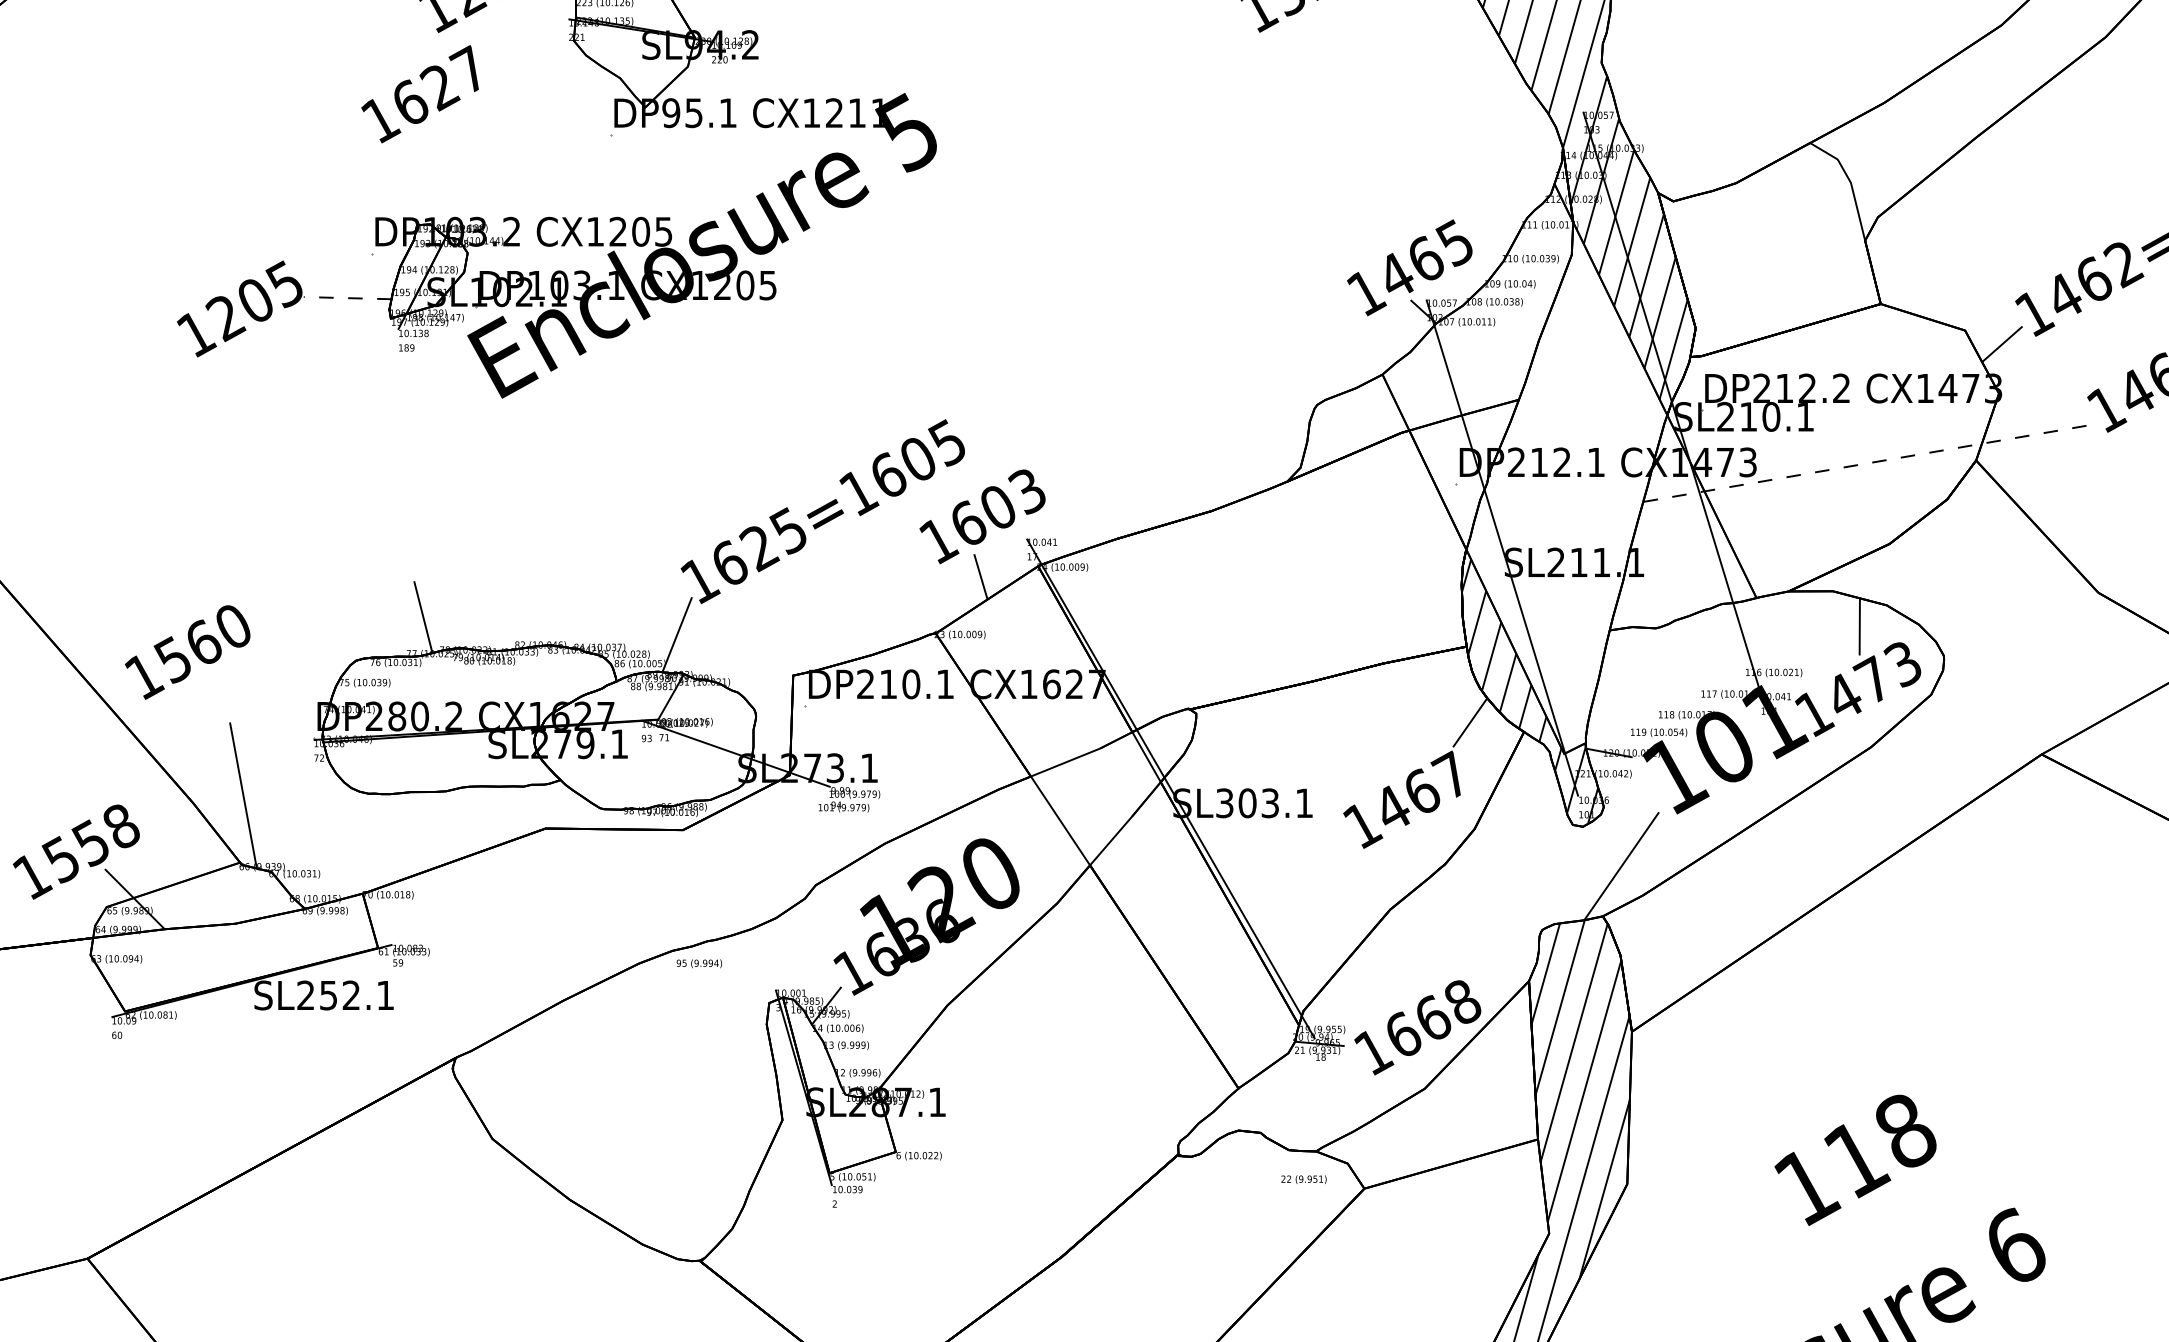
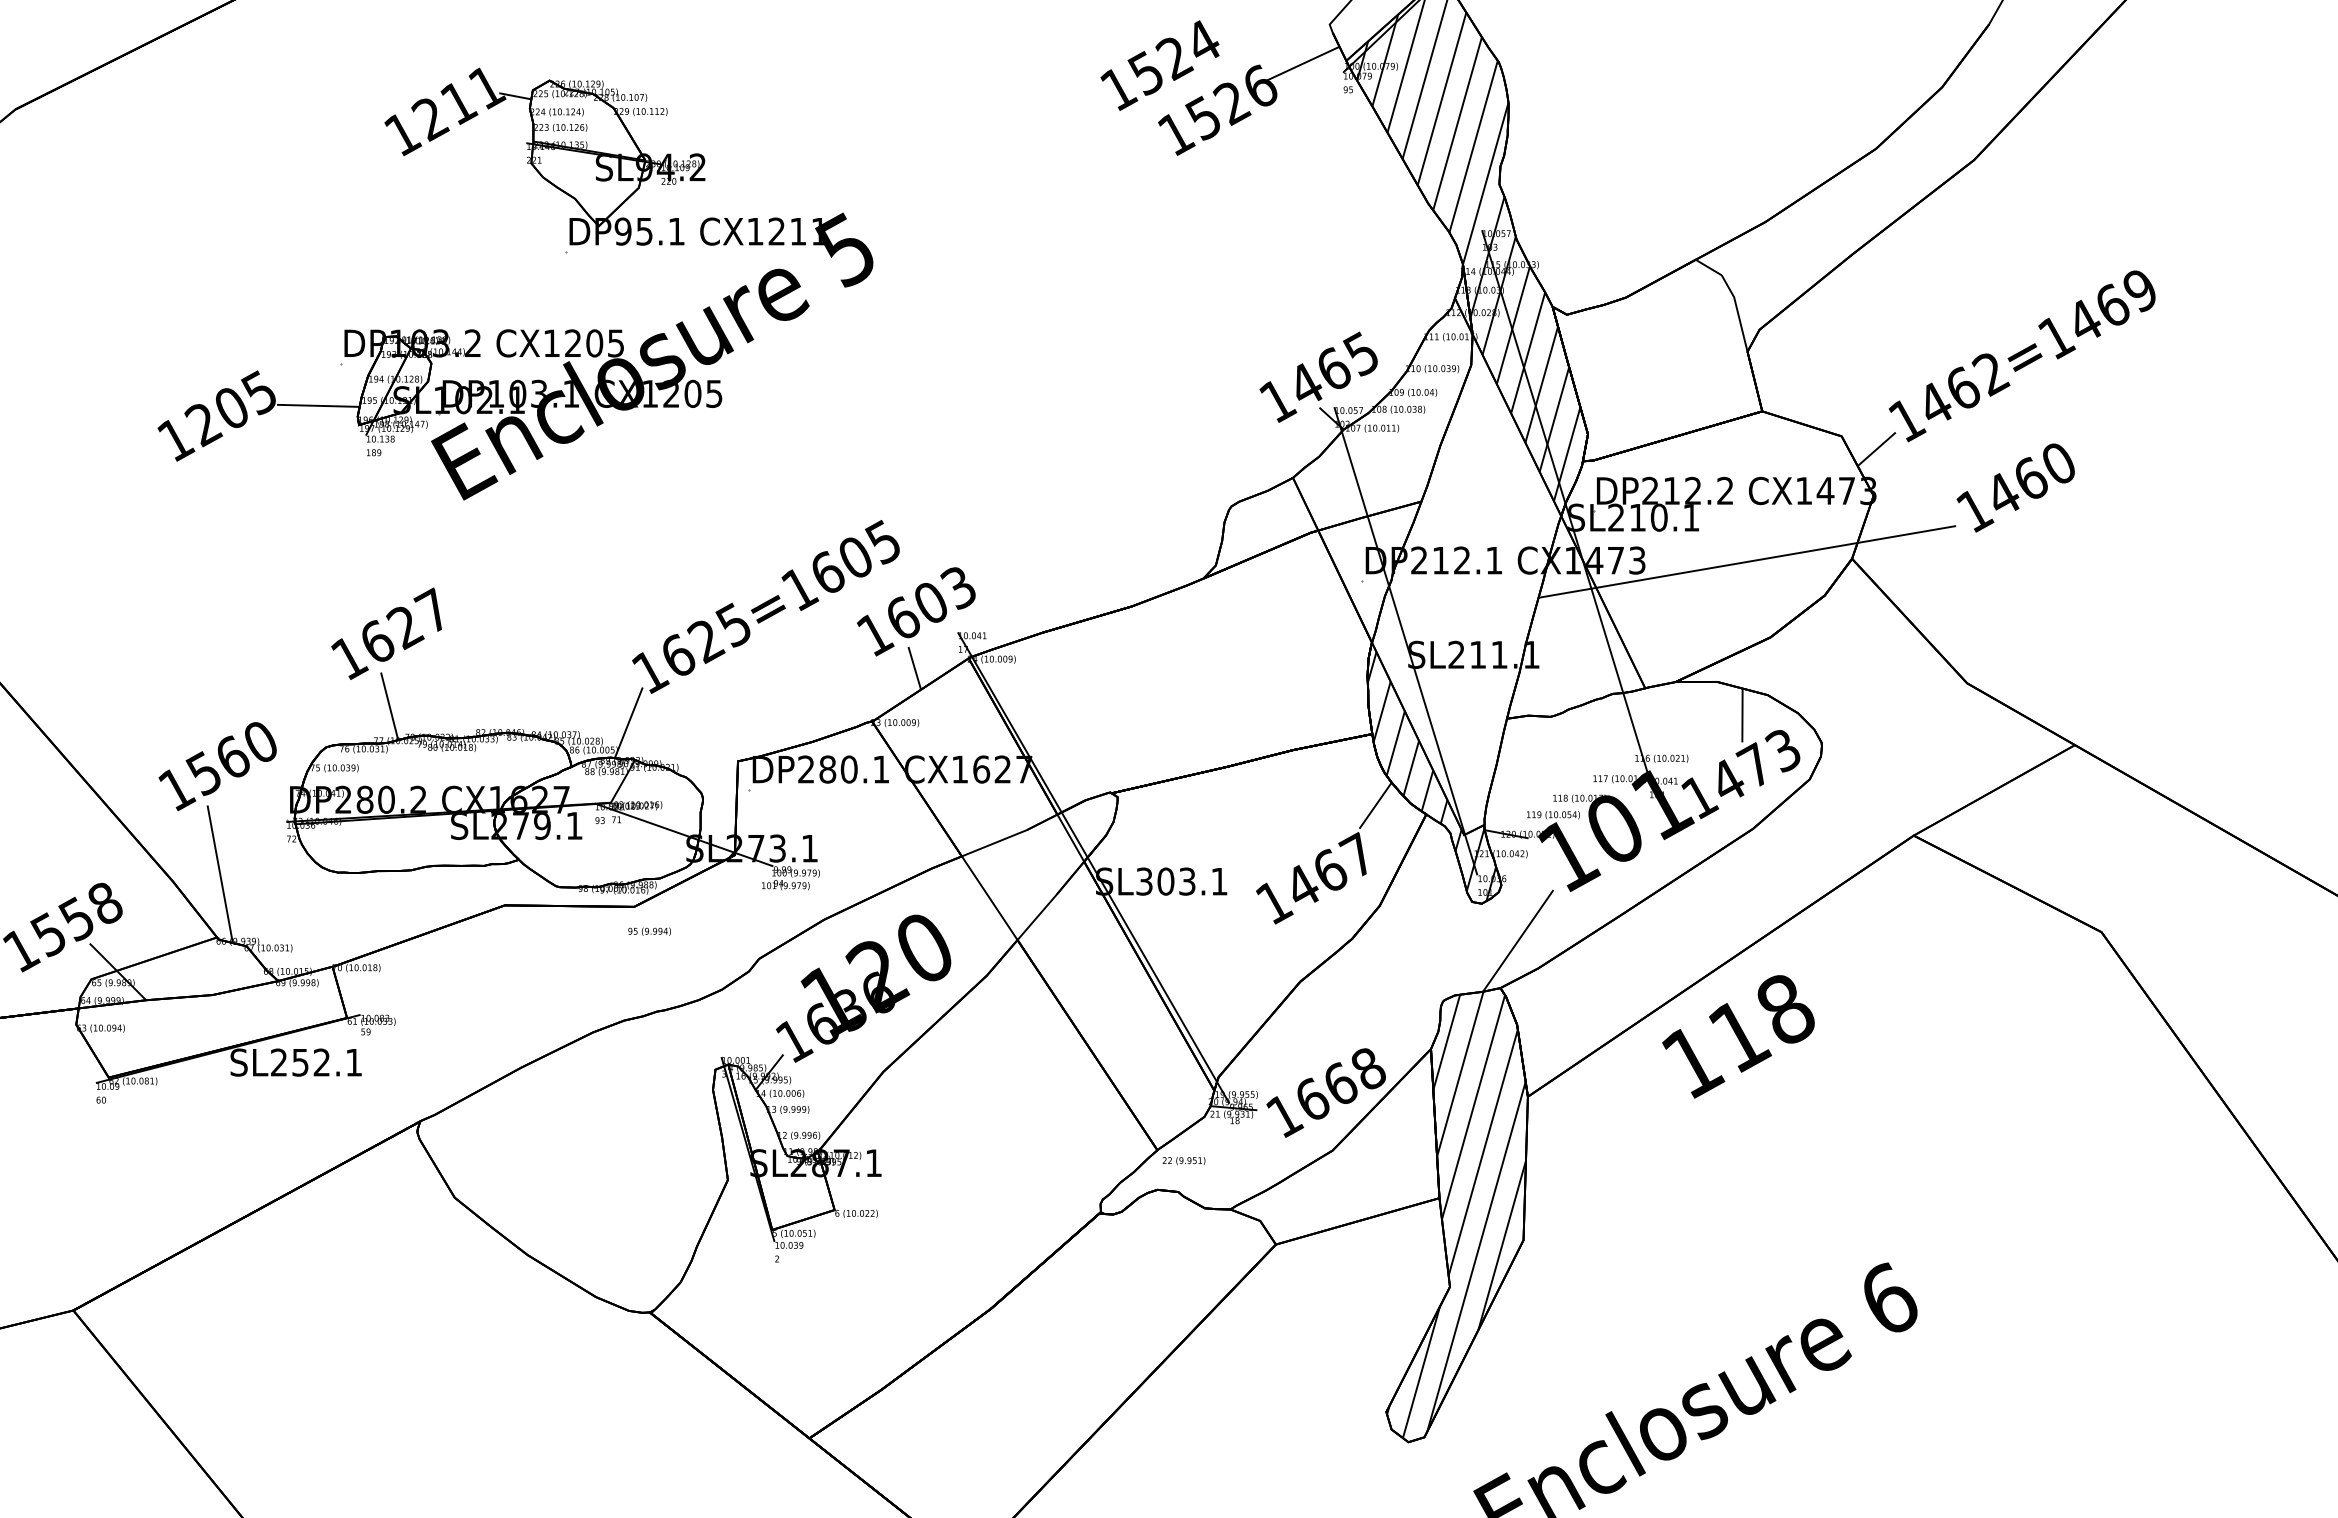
text: (419, 93) -> (386, 633), moved
line: (346, 297) -> (317, 405), dashed -> solid
line: (1865, 463) -> (1747, 561), dashed -> solid
text: (187, 652) -> (217, 766), moved
text: (888, 684) -> (827, 769), DP210.1 -> DP280.1
text: (699, 963) -> (649, 931), moved
text: (1855, 1159) -> (1738, 1036), moved
text: (1303, 1180) -> (1183, 1161), moved

